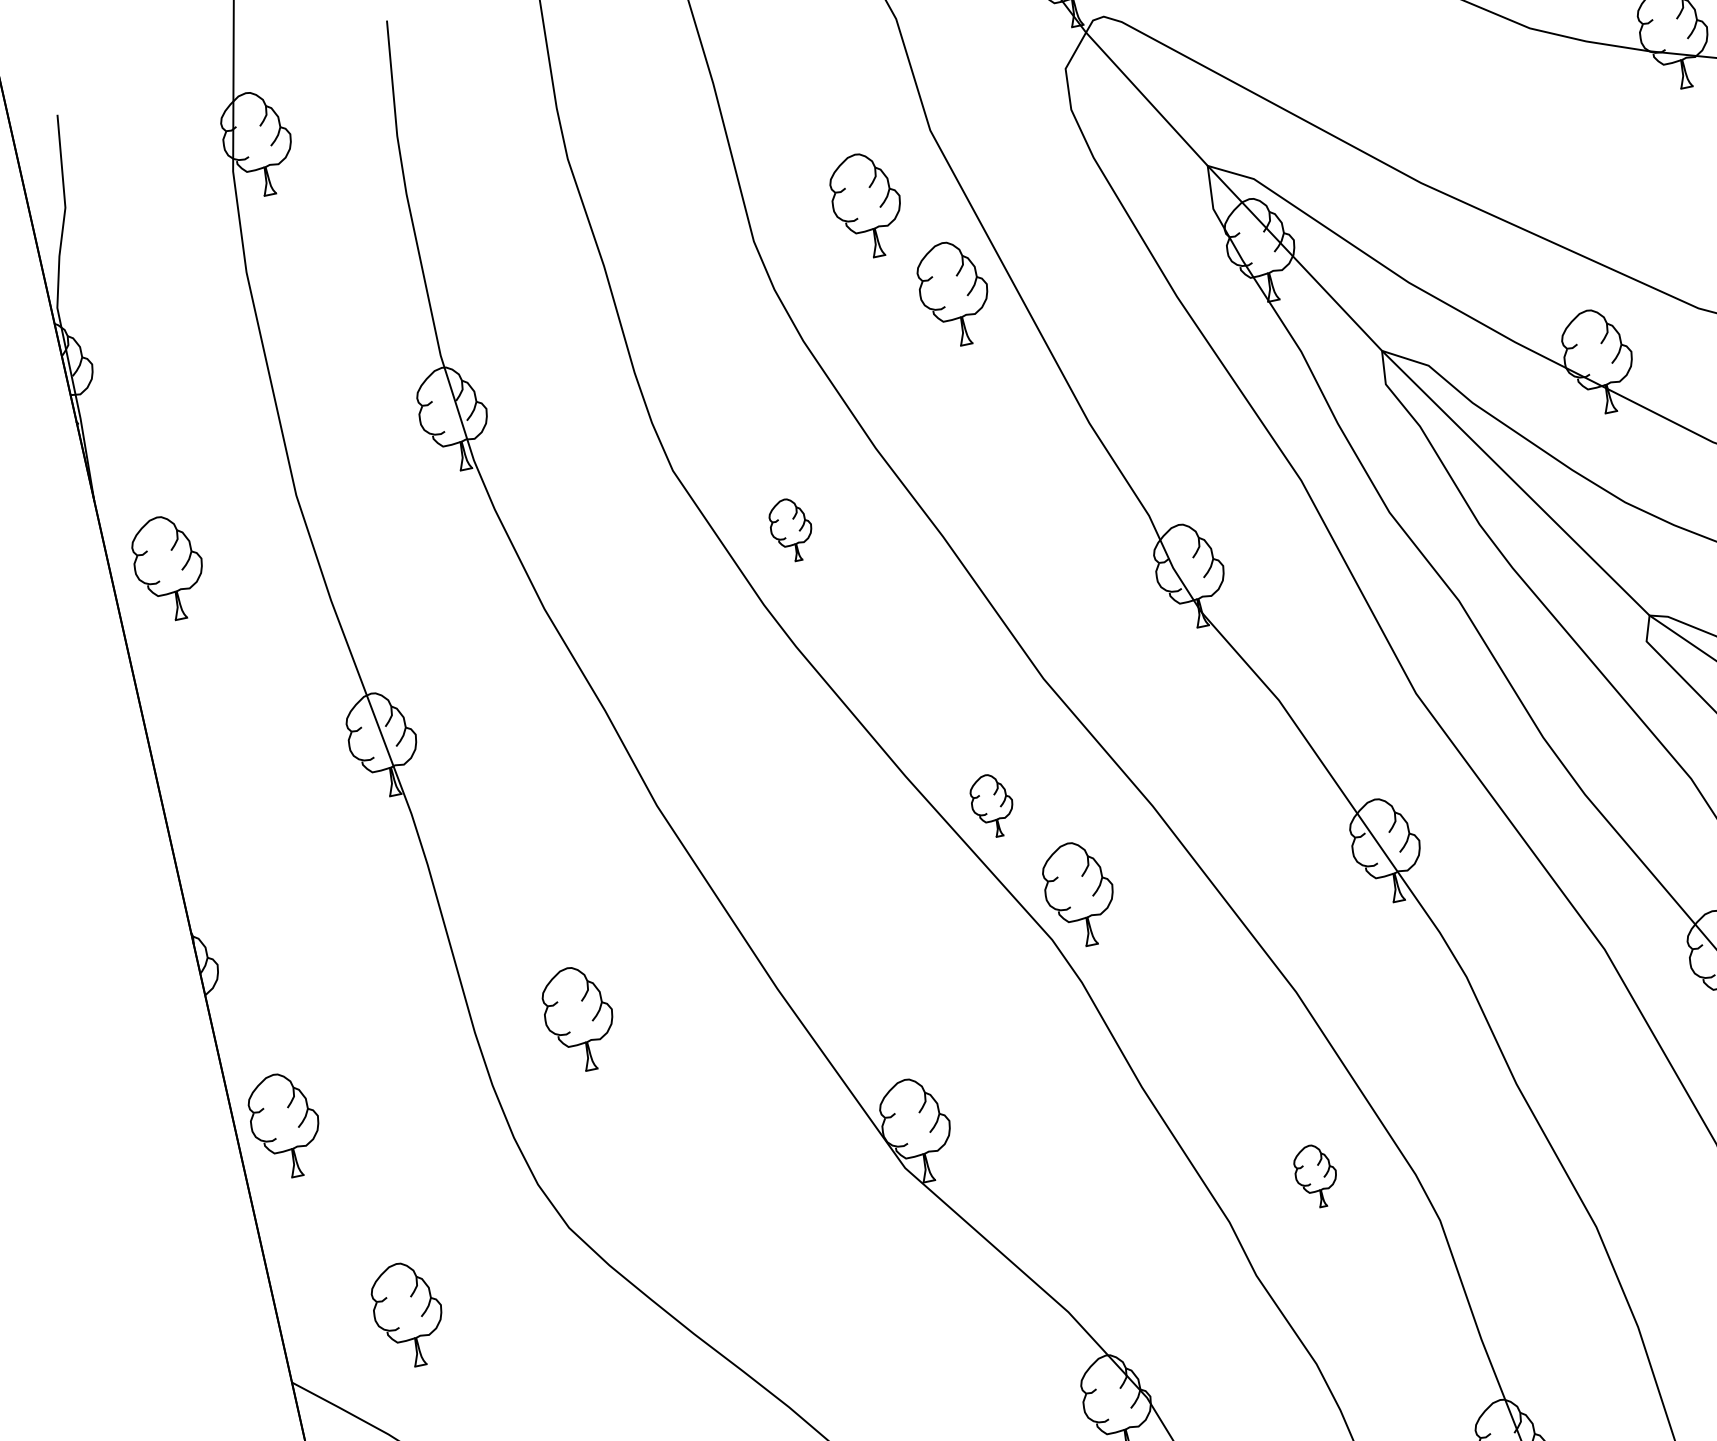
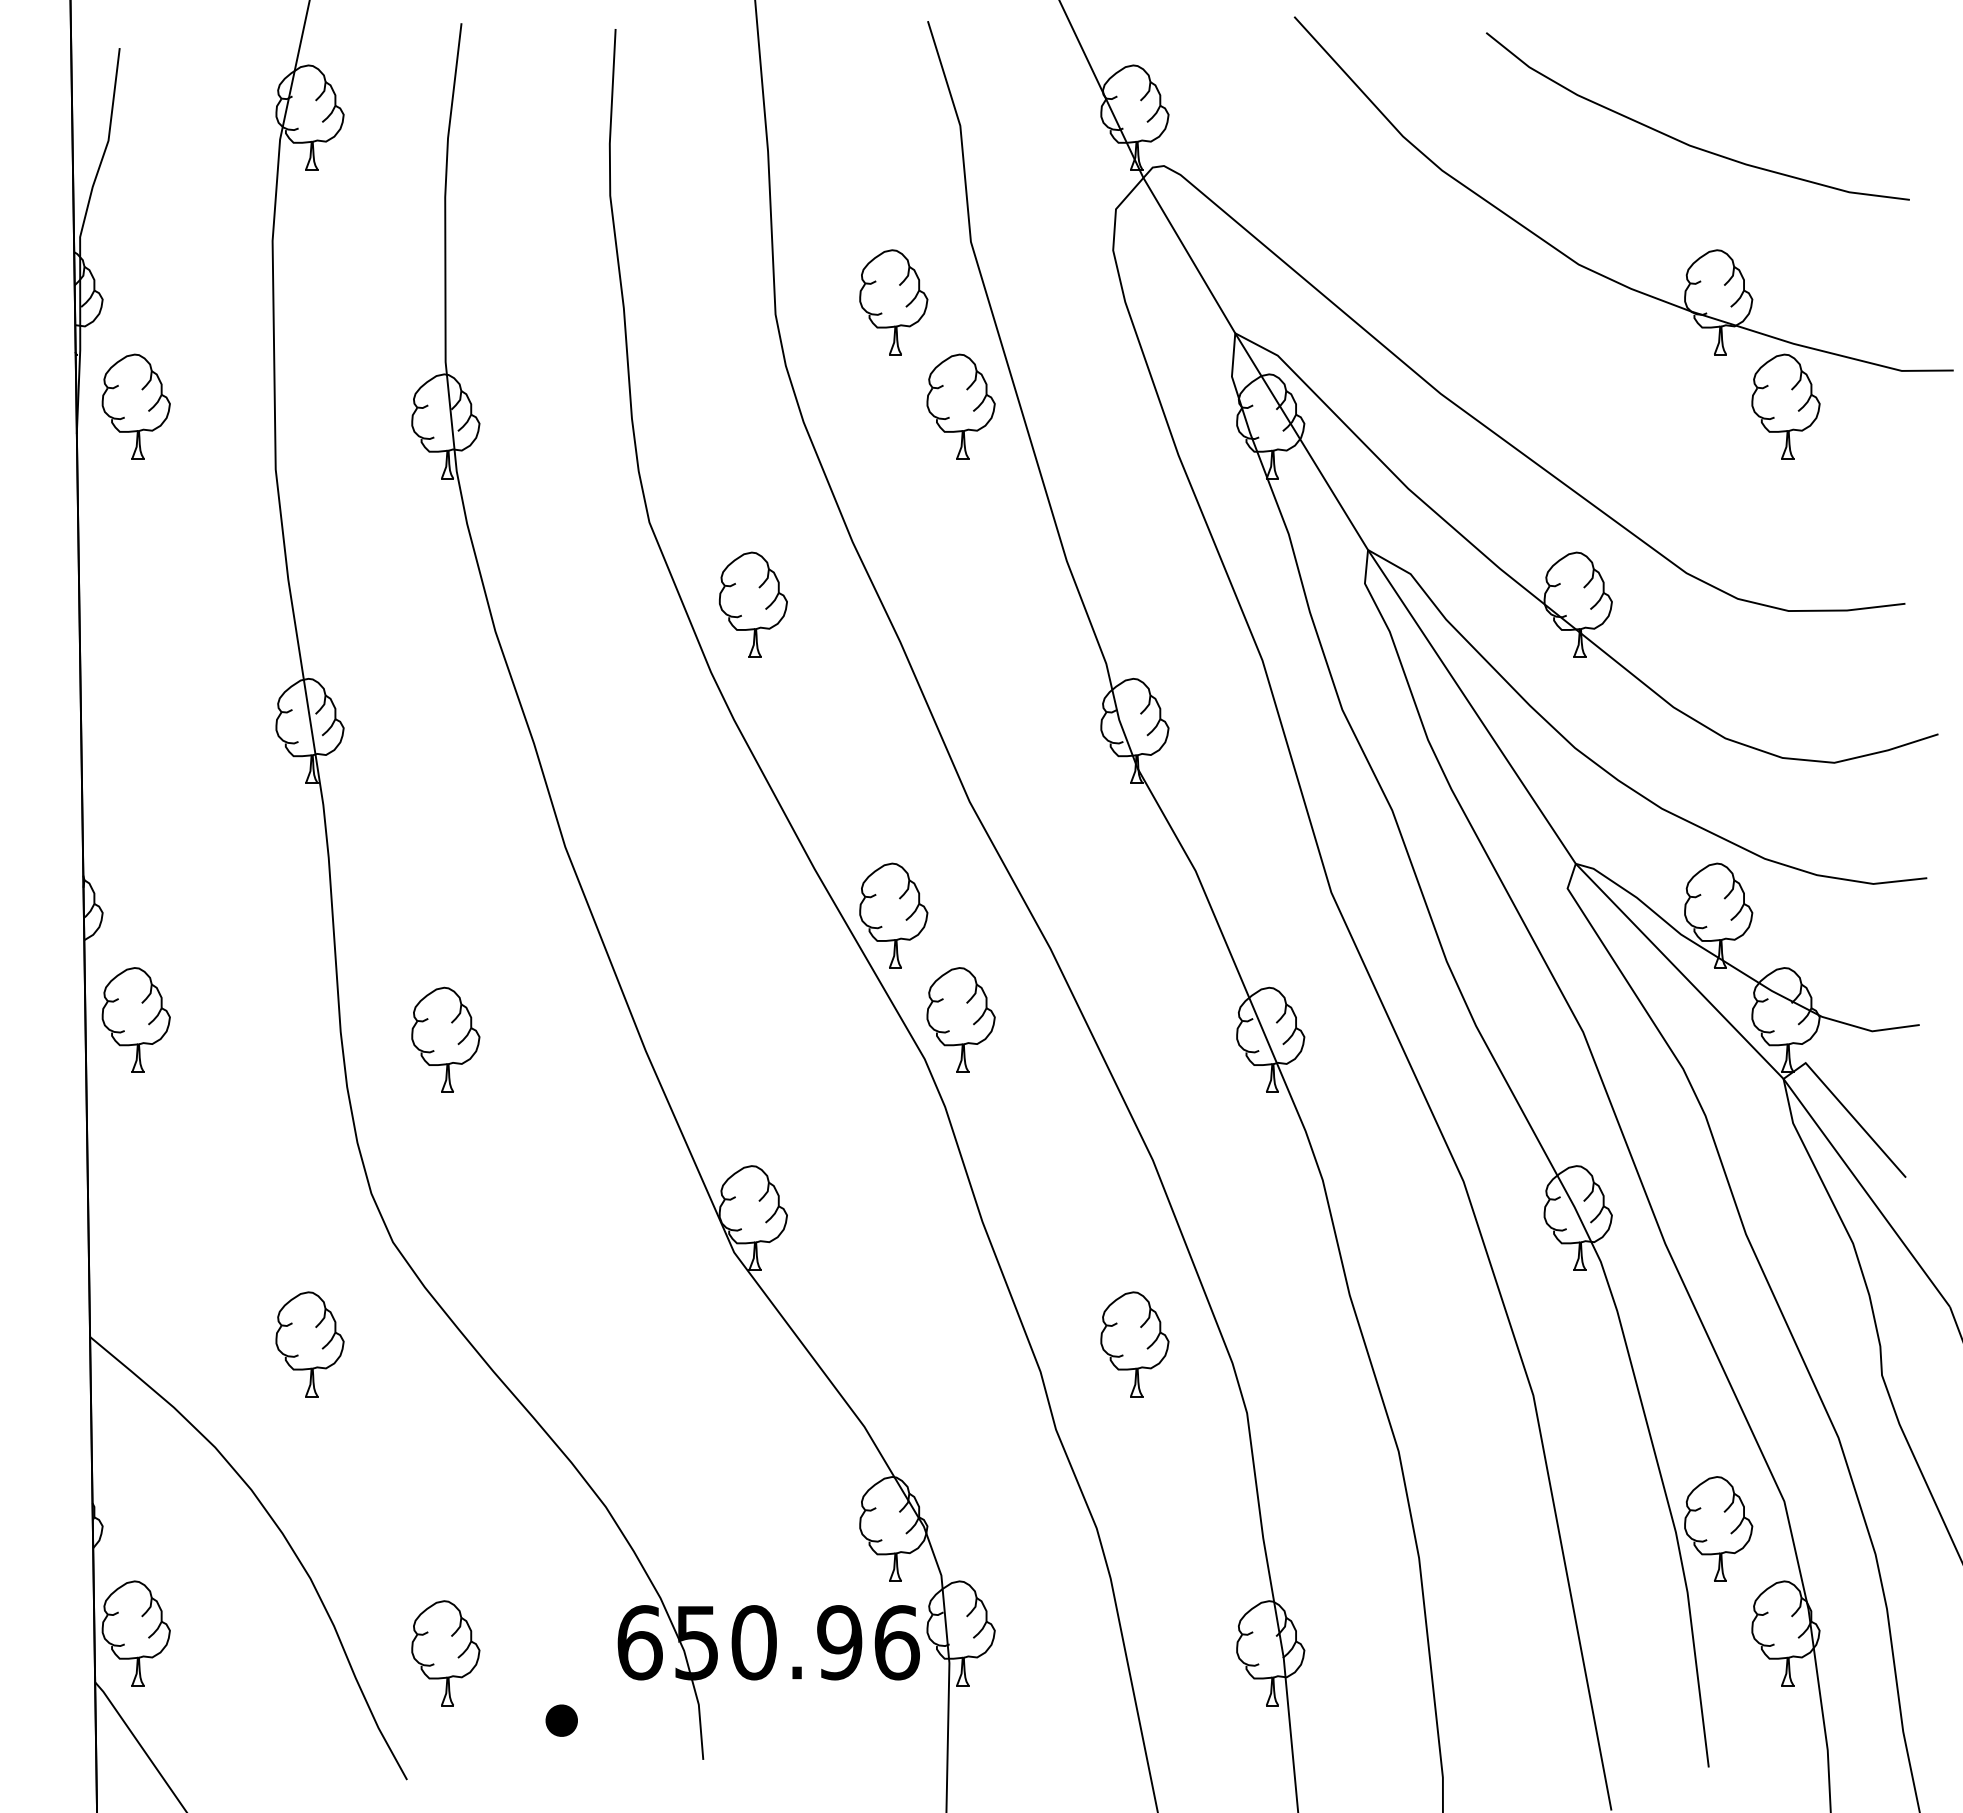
part: (791, 529) -> (753, 604), size x1.67
part: (168, 568) -> (135, 406), moved
part: (992, 805) -> (893, 915), size x1.67
part: (284, 1125) -> (135, 1019), moved
part: (1315, 1176) -> (1134, 1344), size x1.67
part: (408, 1314) -> (309, 1344), moved

